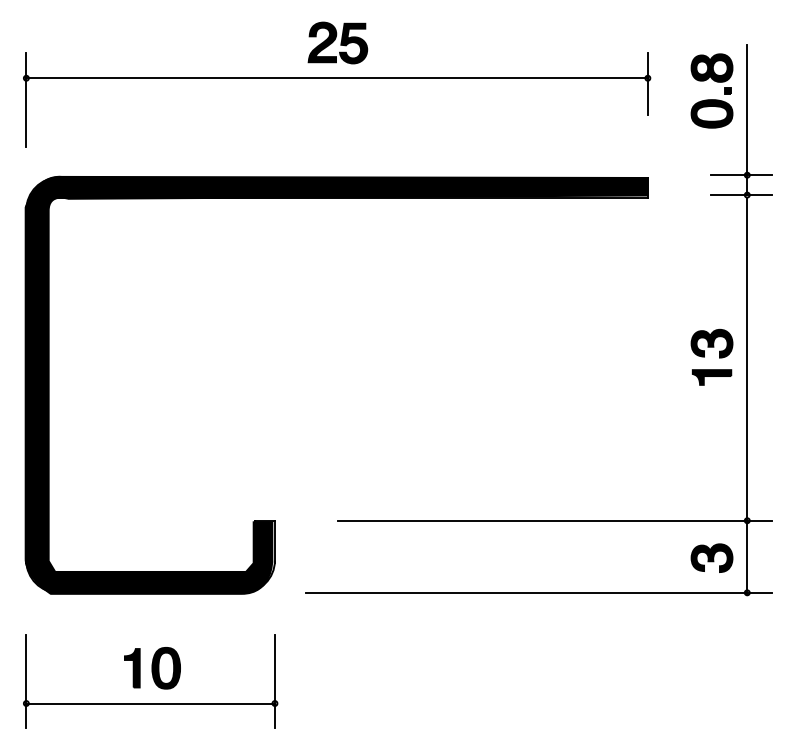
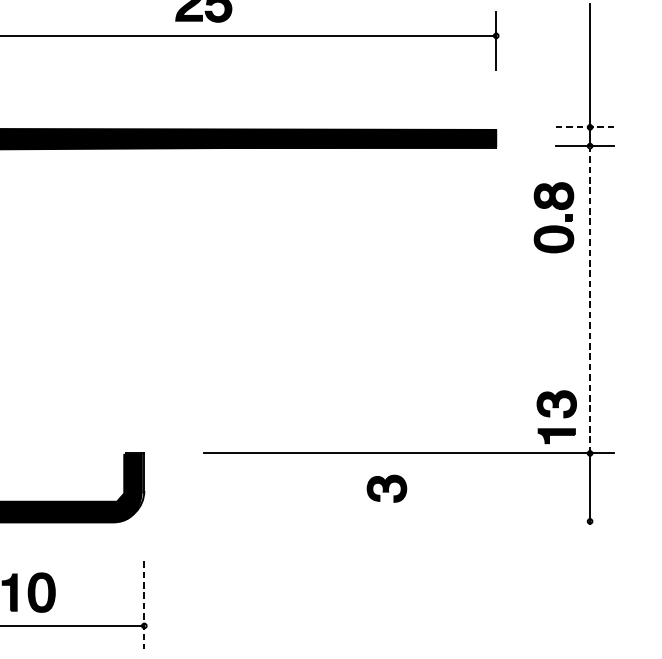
part: (711, 99) -> (553, 225), moved
line: (741, 175) -> (584, 127), solid -> dashed
part: (704, 356) -> (549, 416), moved
line: (747, 359) -> (590, 301), solid -> dashed
part: (711, 557) -> (386, 488), moved
line: (538, 592) -> (393, 521), removed
line: (274, 681) -> (143, 605), solid -> dashed

